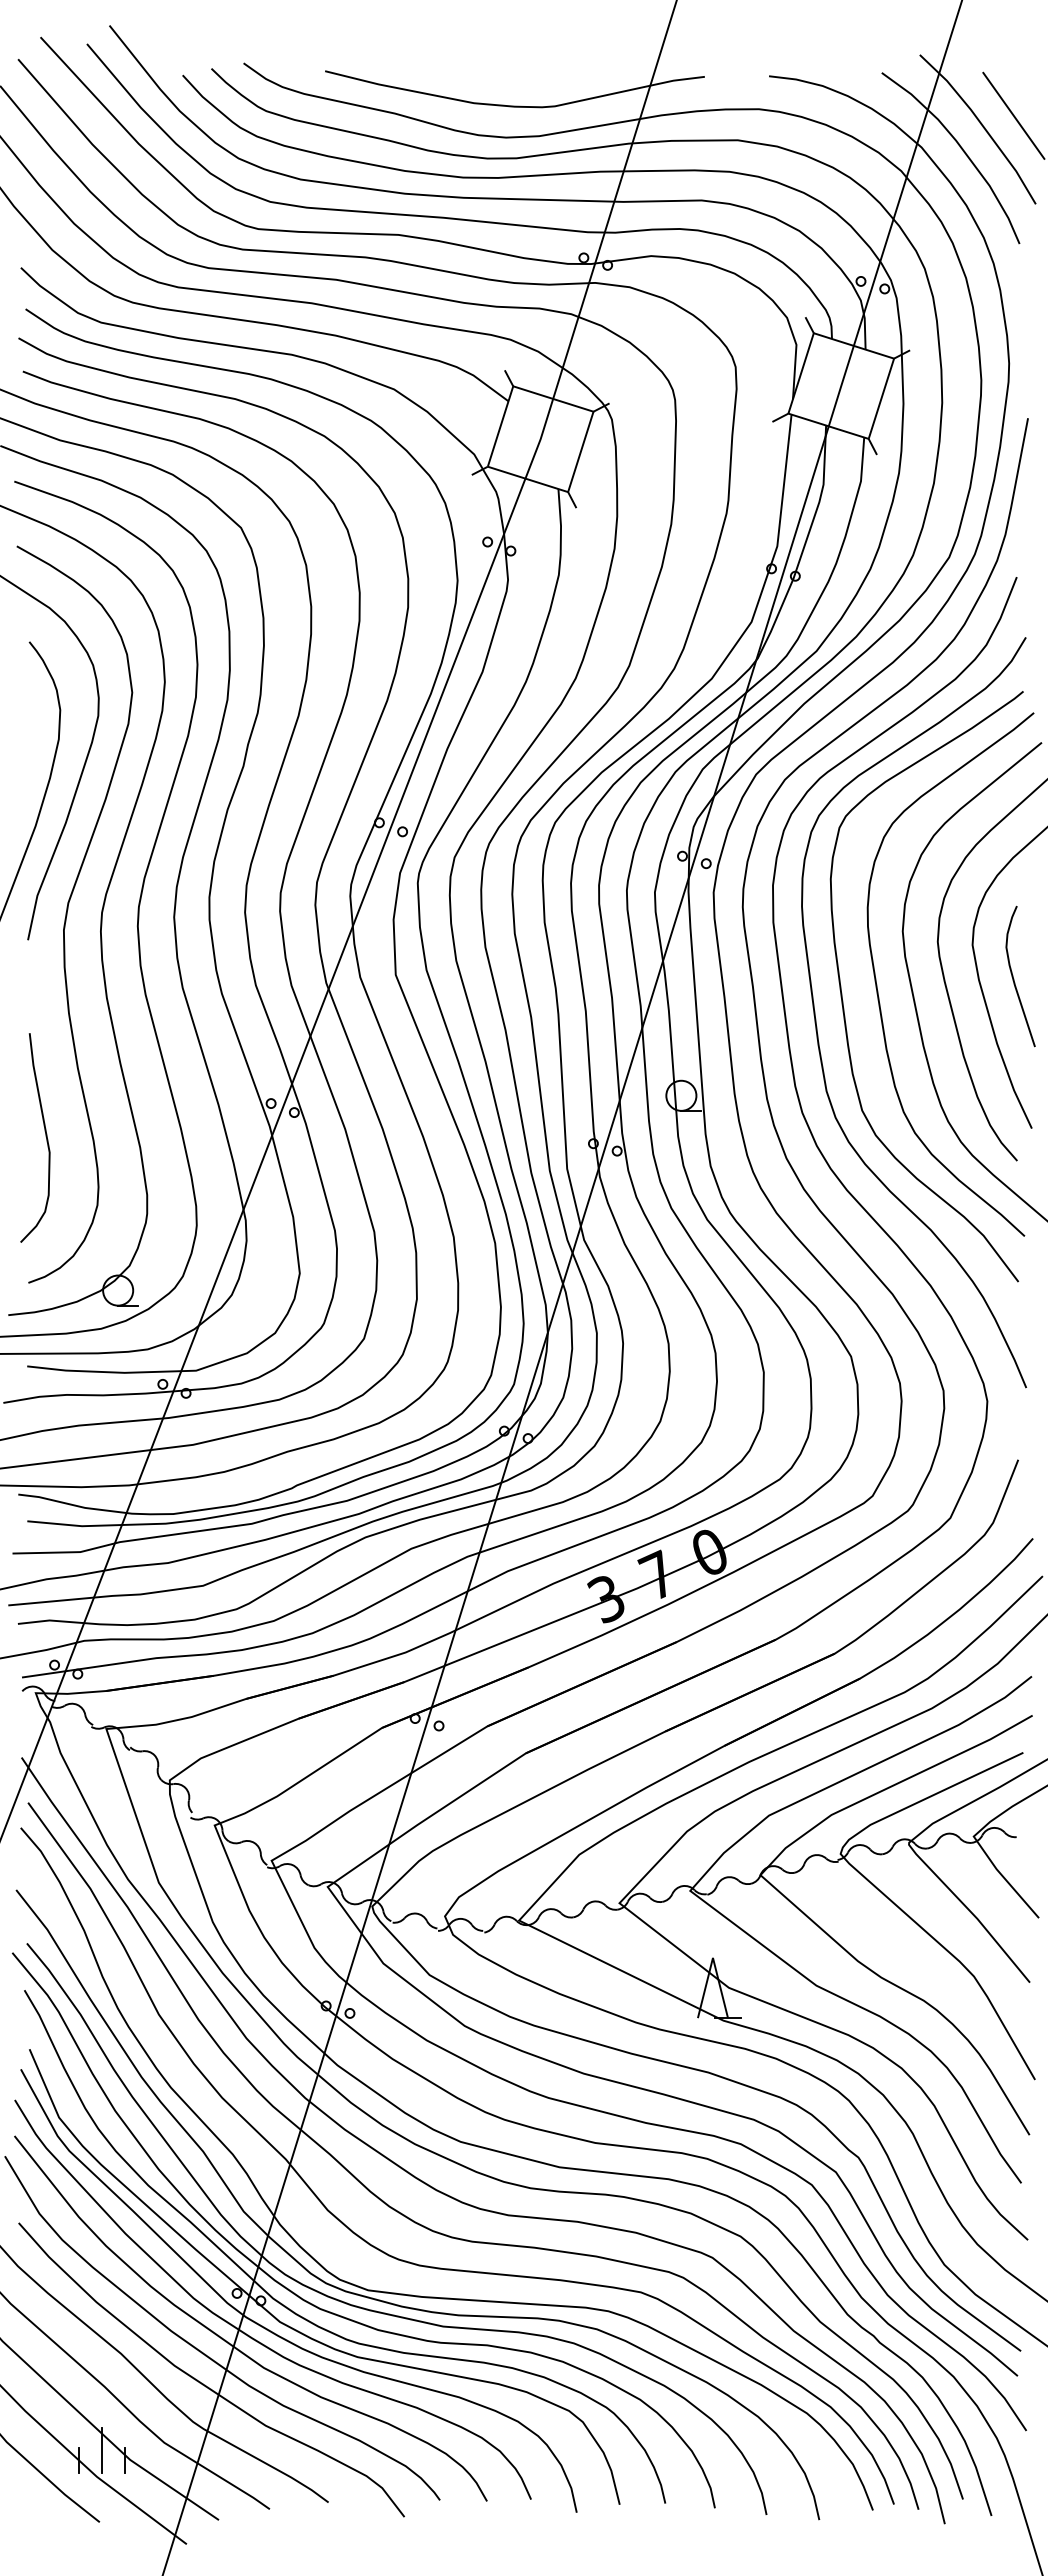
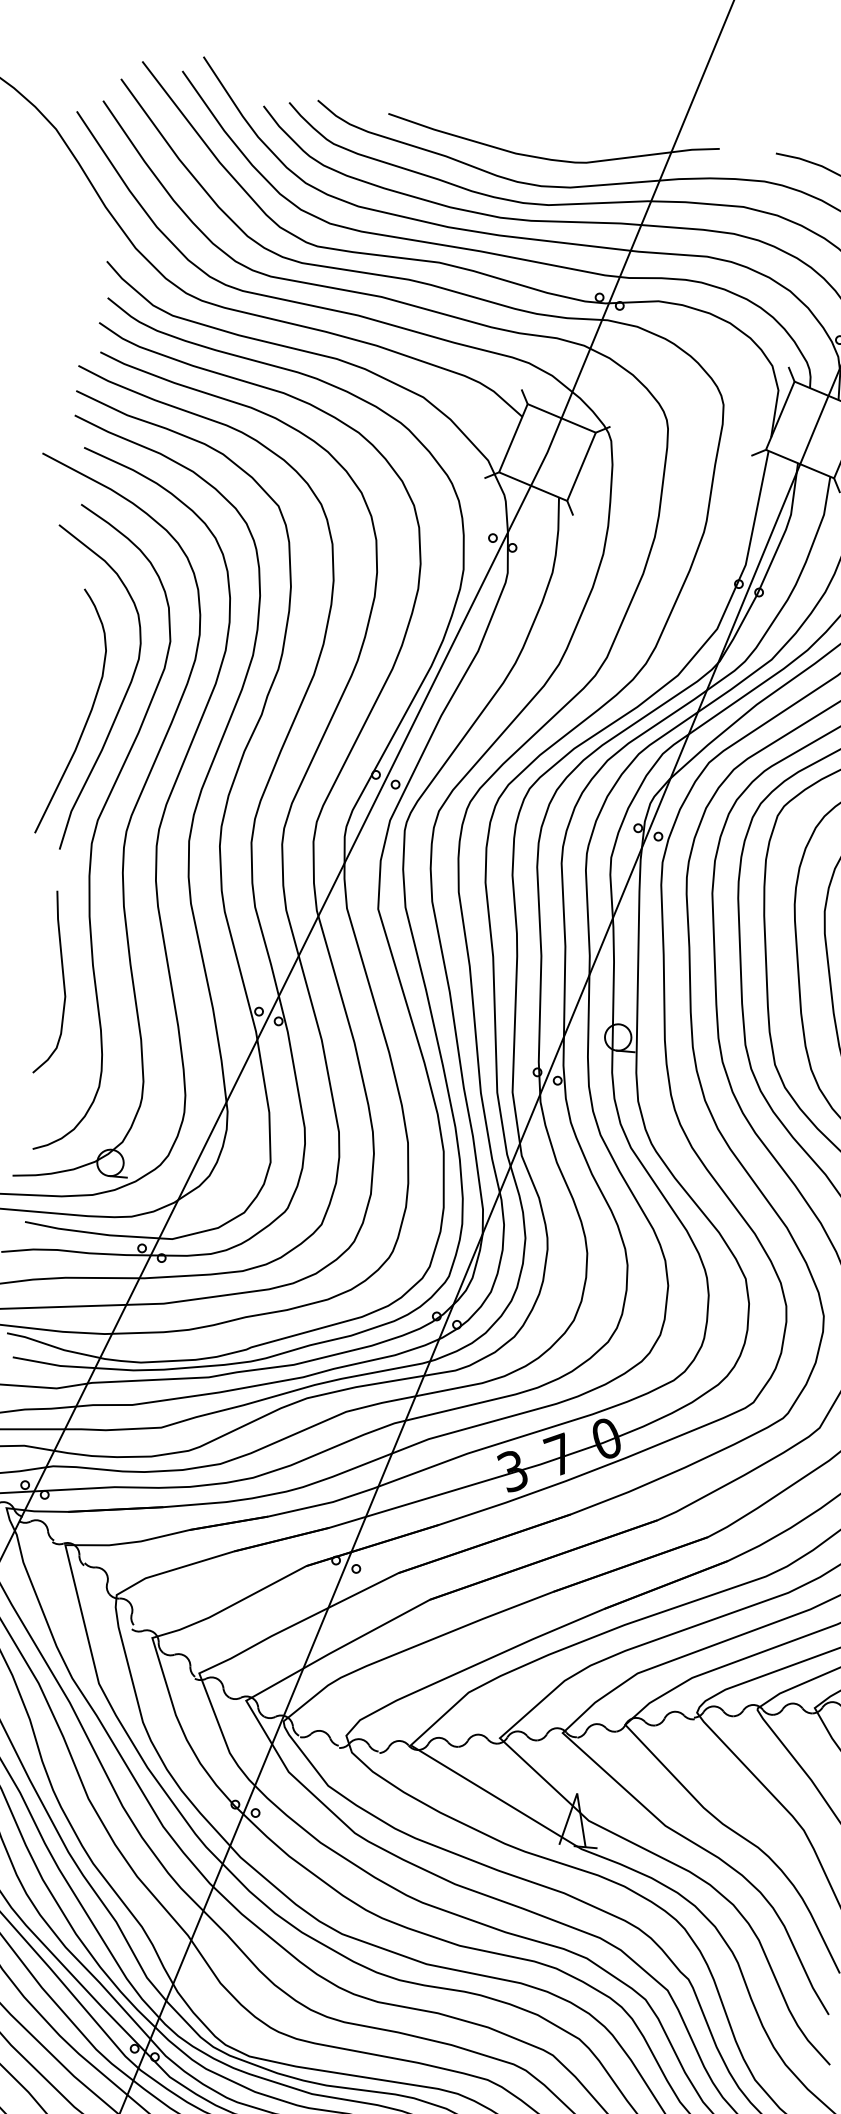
curve: (45, 1136) -> (62, 982), moved

